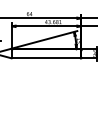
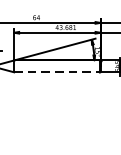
line: (46, 58) -> (57, 72), solid -> dashed

